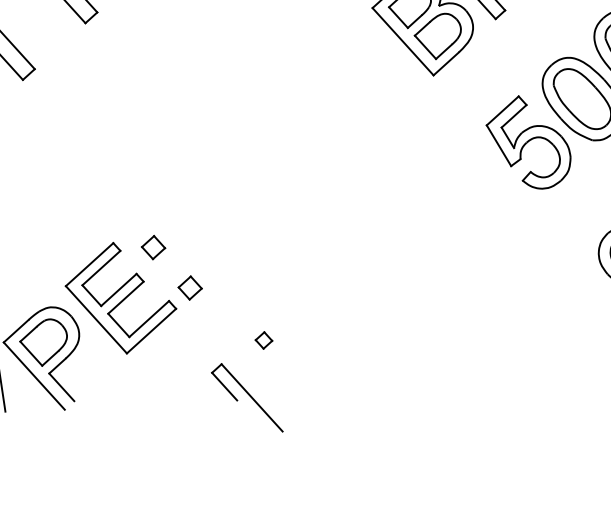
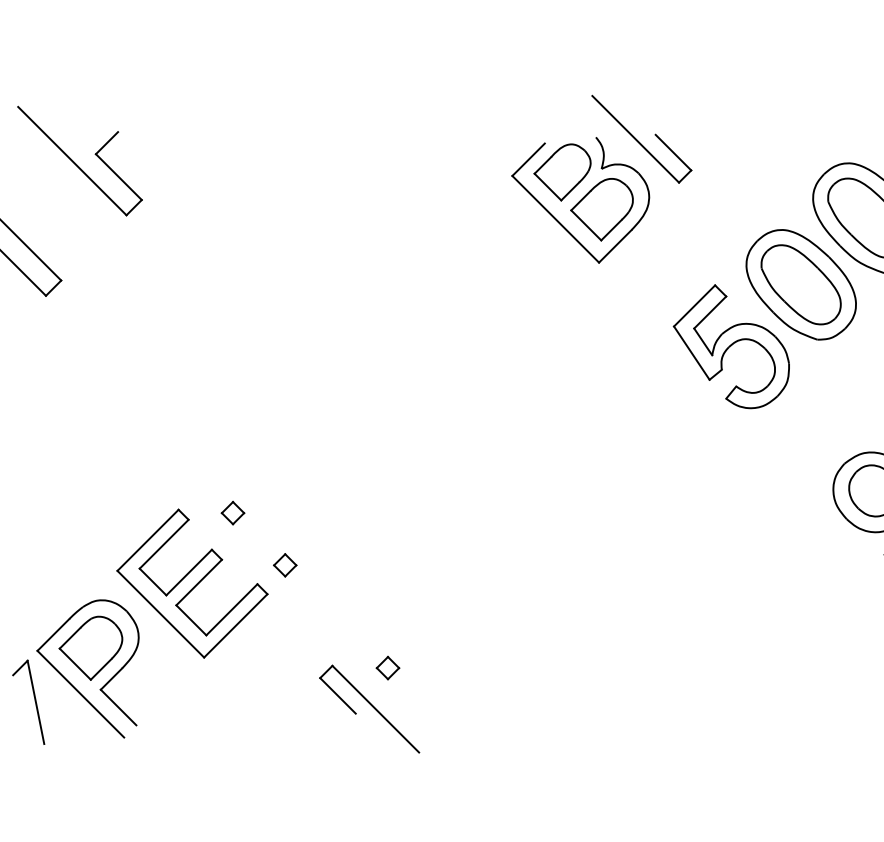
part: (153, 247) -> (232, 512), size x0.71
part: (190, 288) -> (285, 565), size x0.71
part: (263, 340) -> (387, 667), moved

